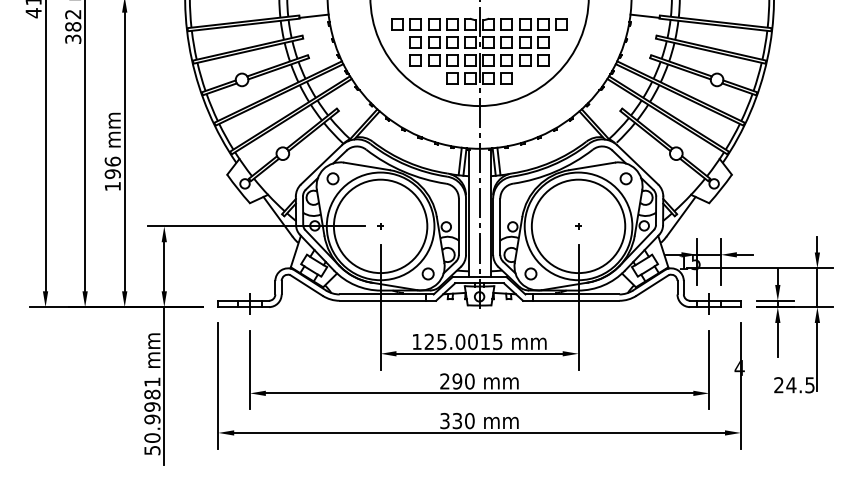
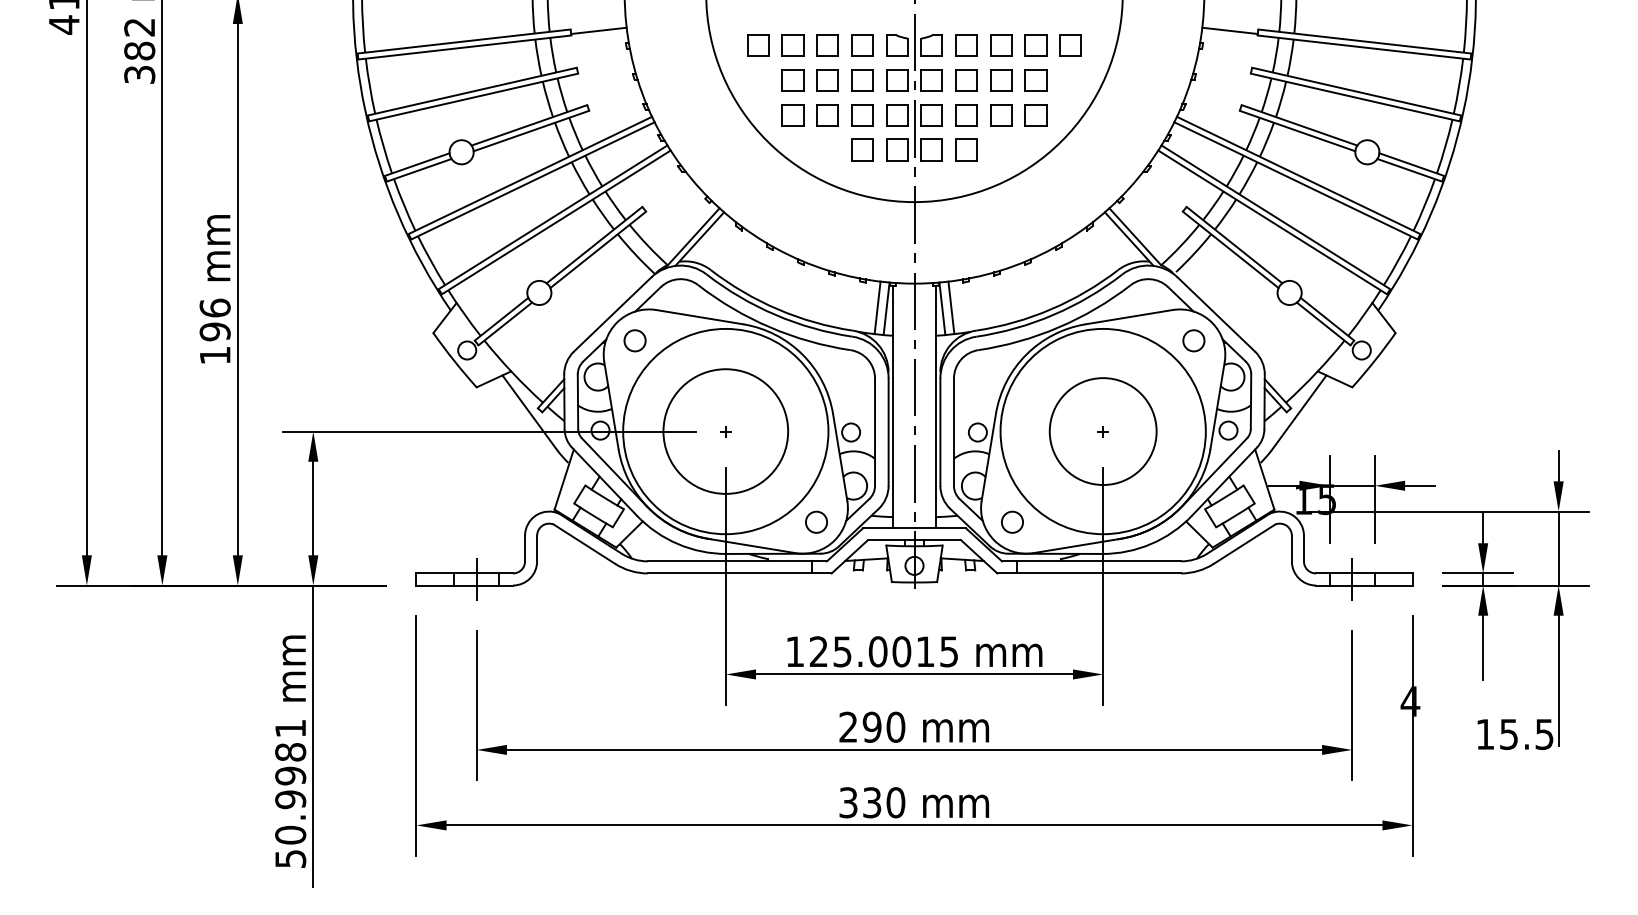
circle: (380, 226) -> (725, 431), size x0.7
circle: (578, 226) -> (1103, 431), size x0.6
text: (785, 385) -> (1497, 734), 24.5 -> 15.5

